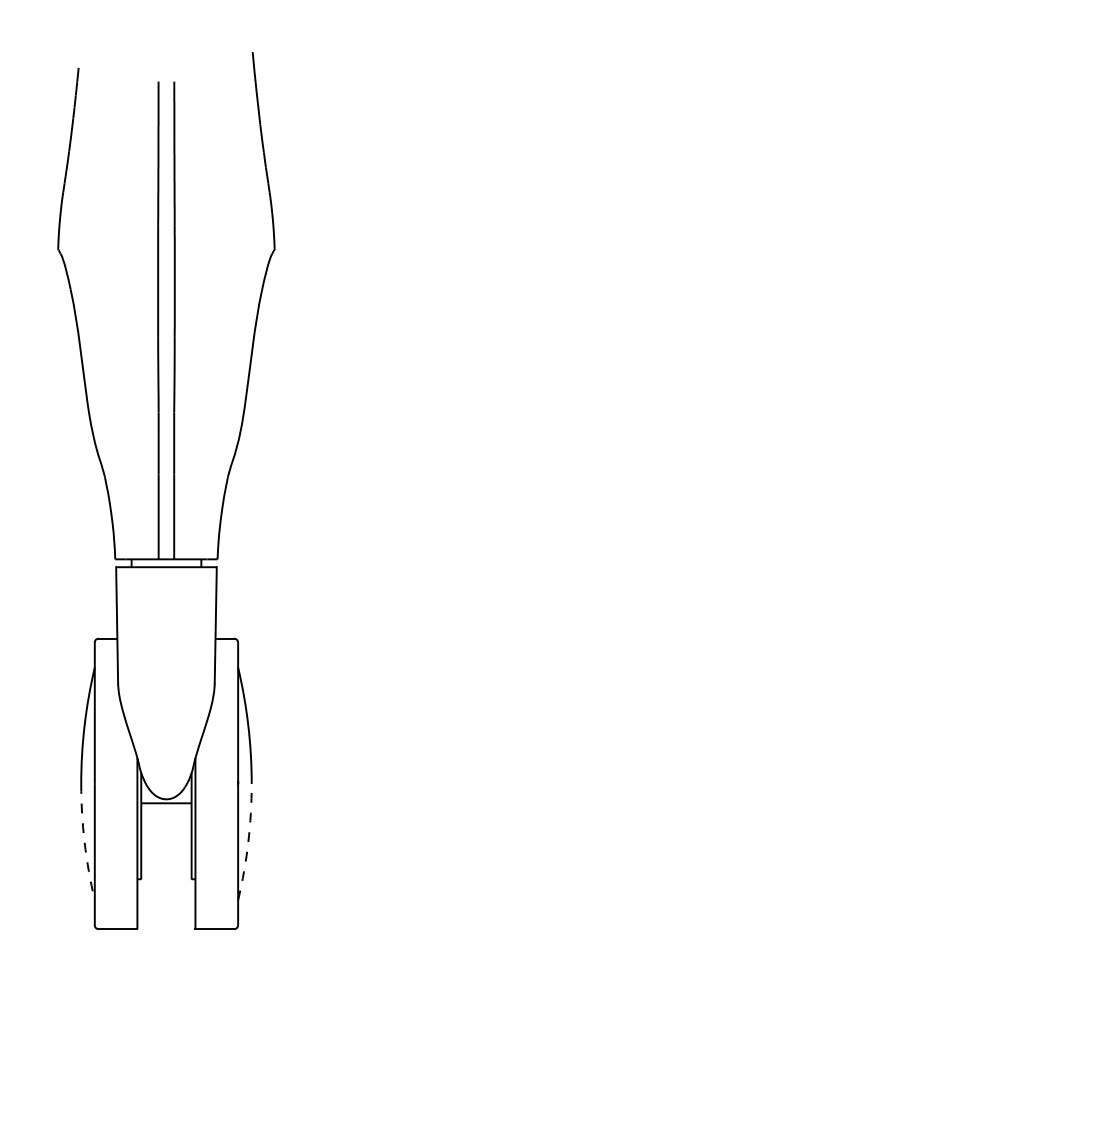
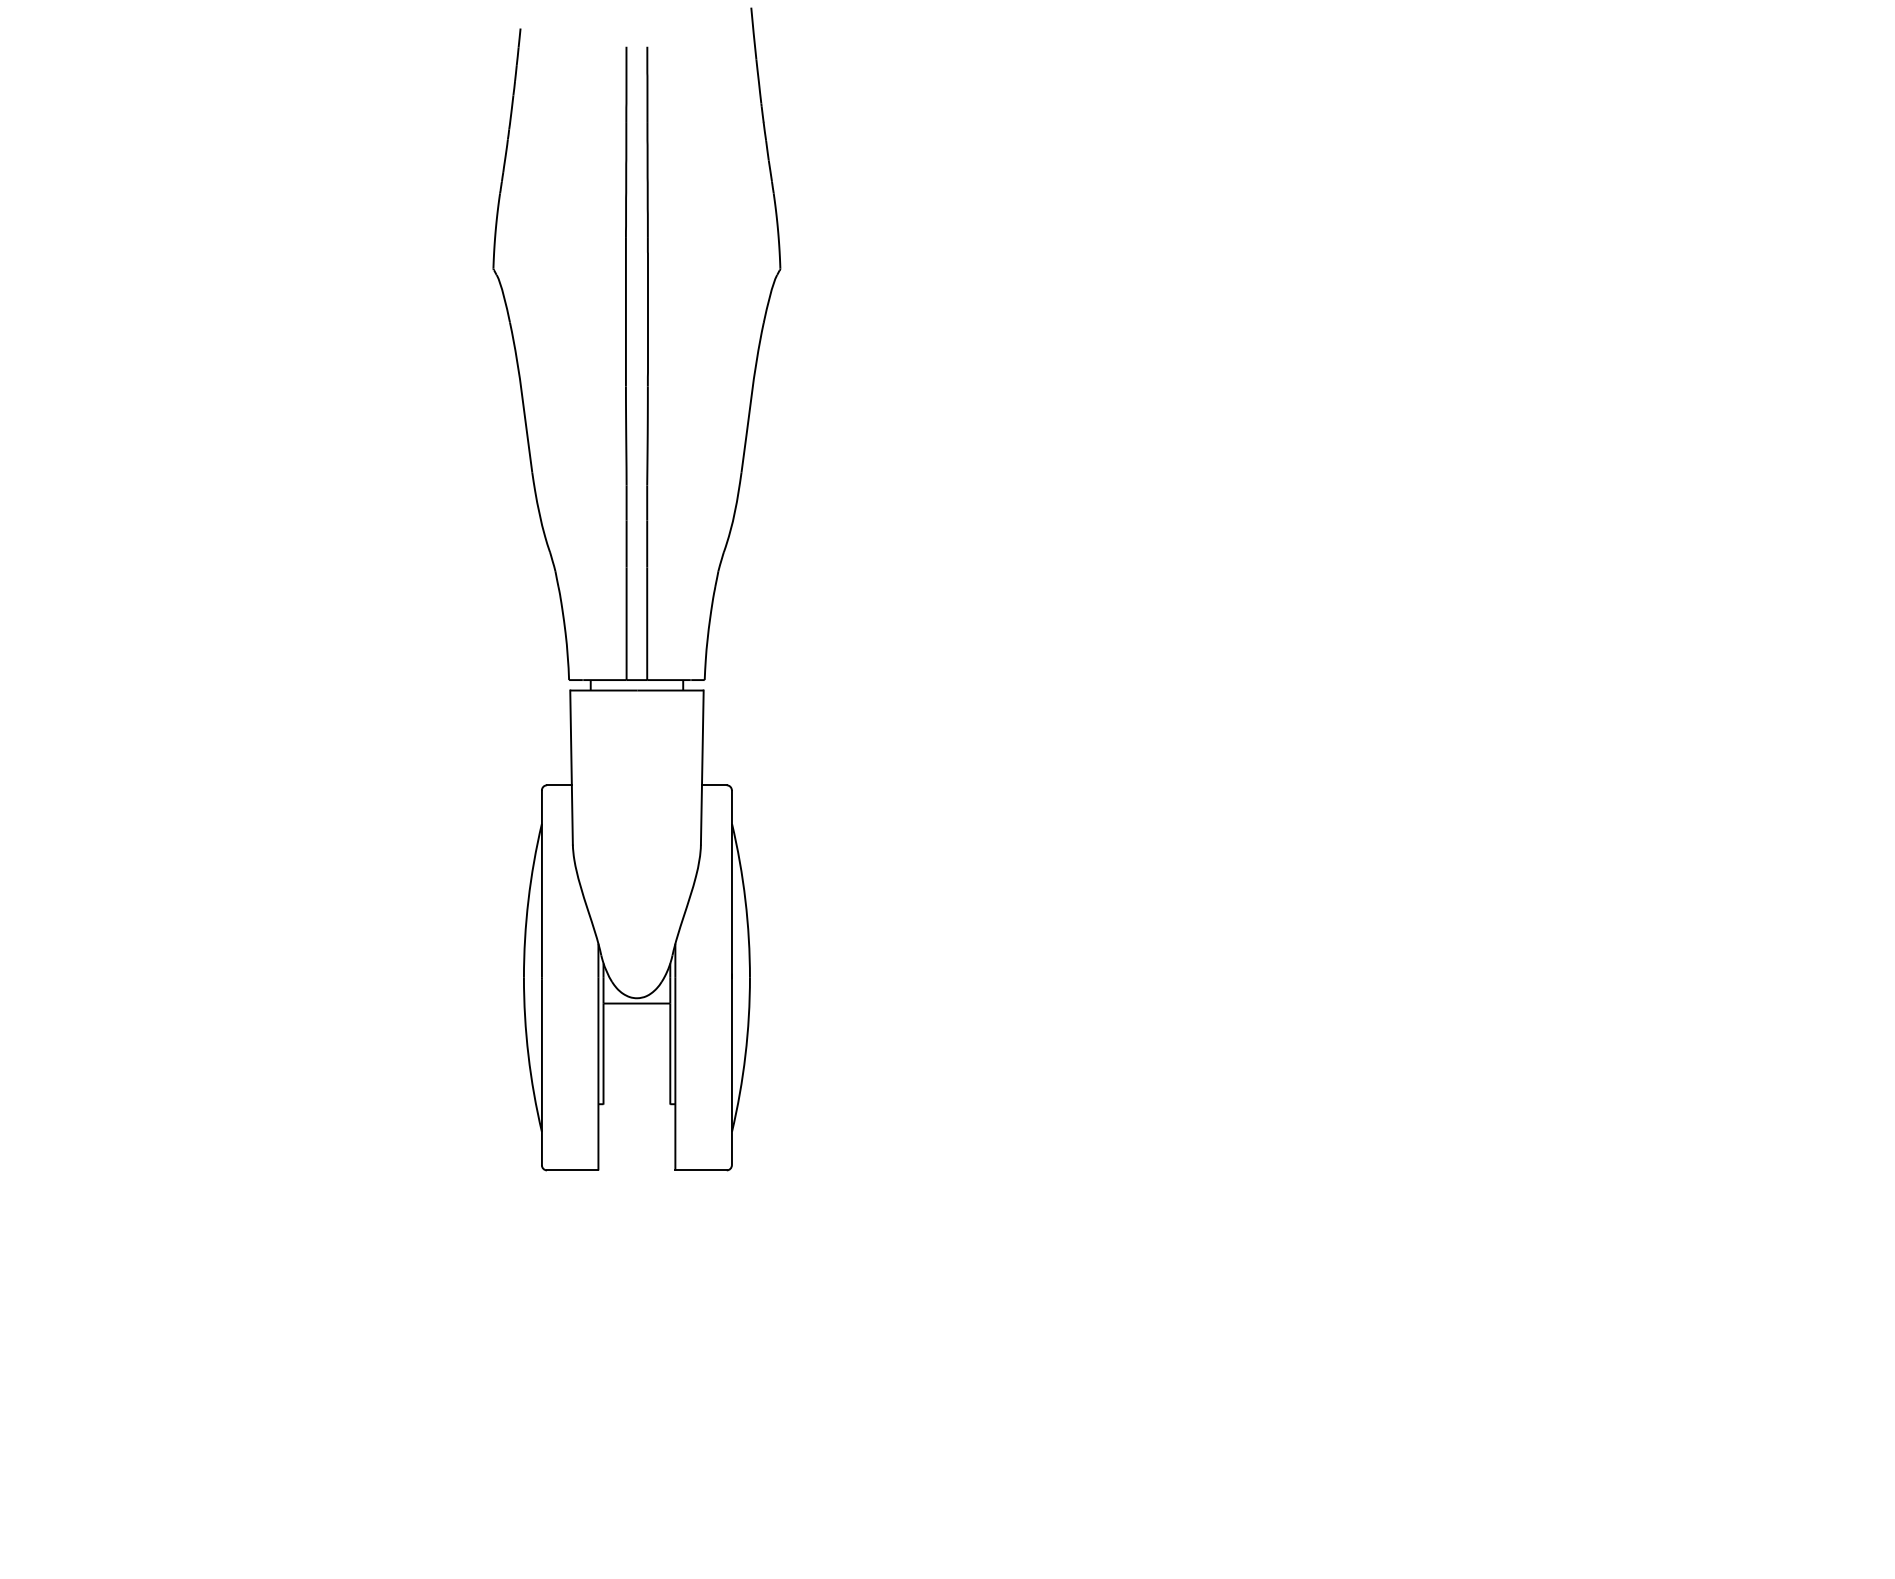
arc: (84, 842) -> (528, 1055), dashed -> solid
arc: (248, 842) -> (745, 1055), dashed -> solid

